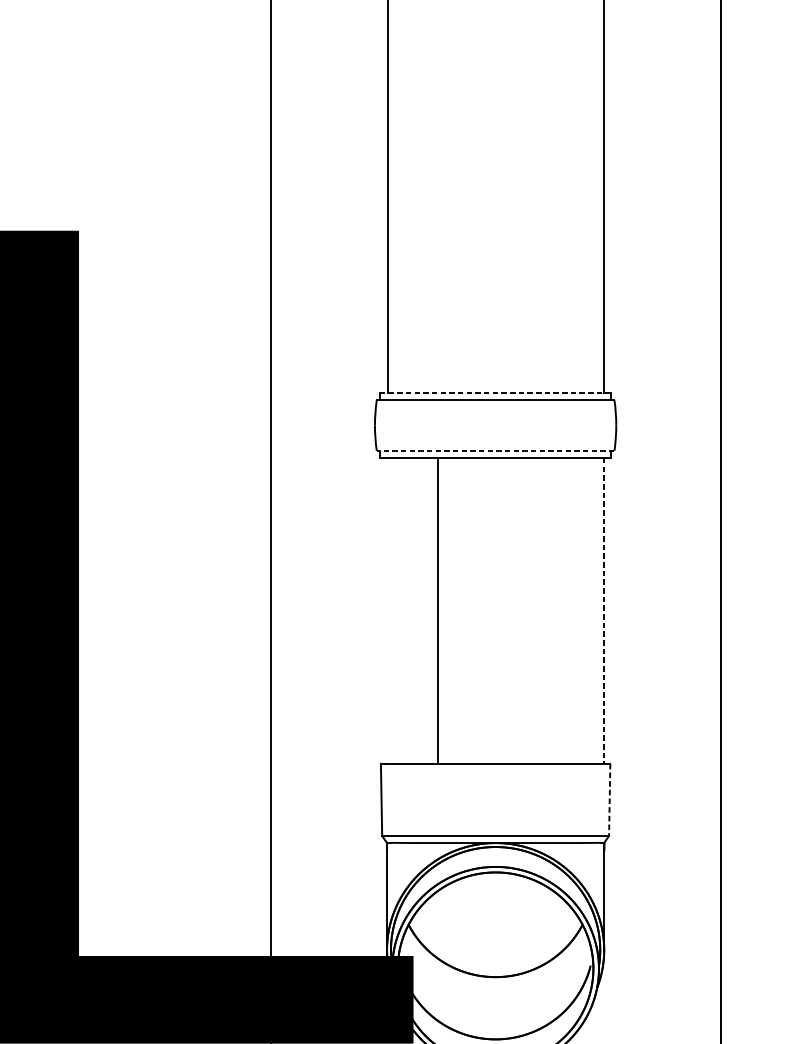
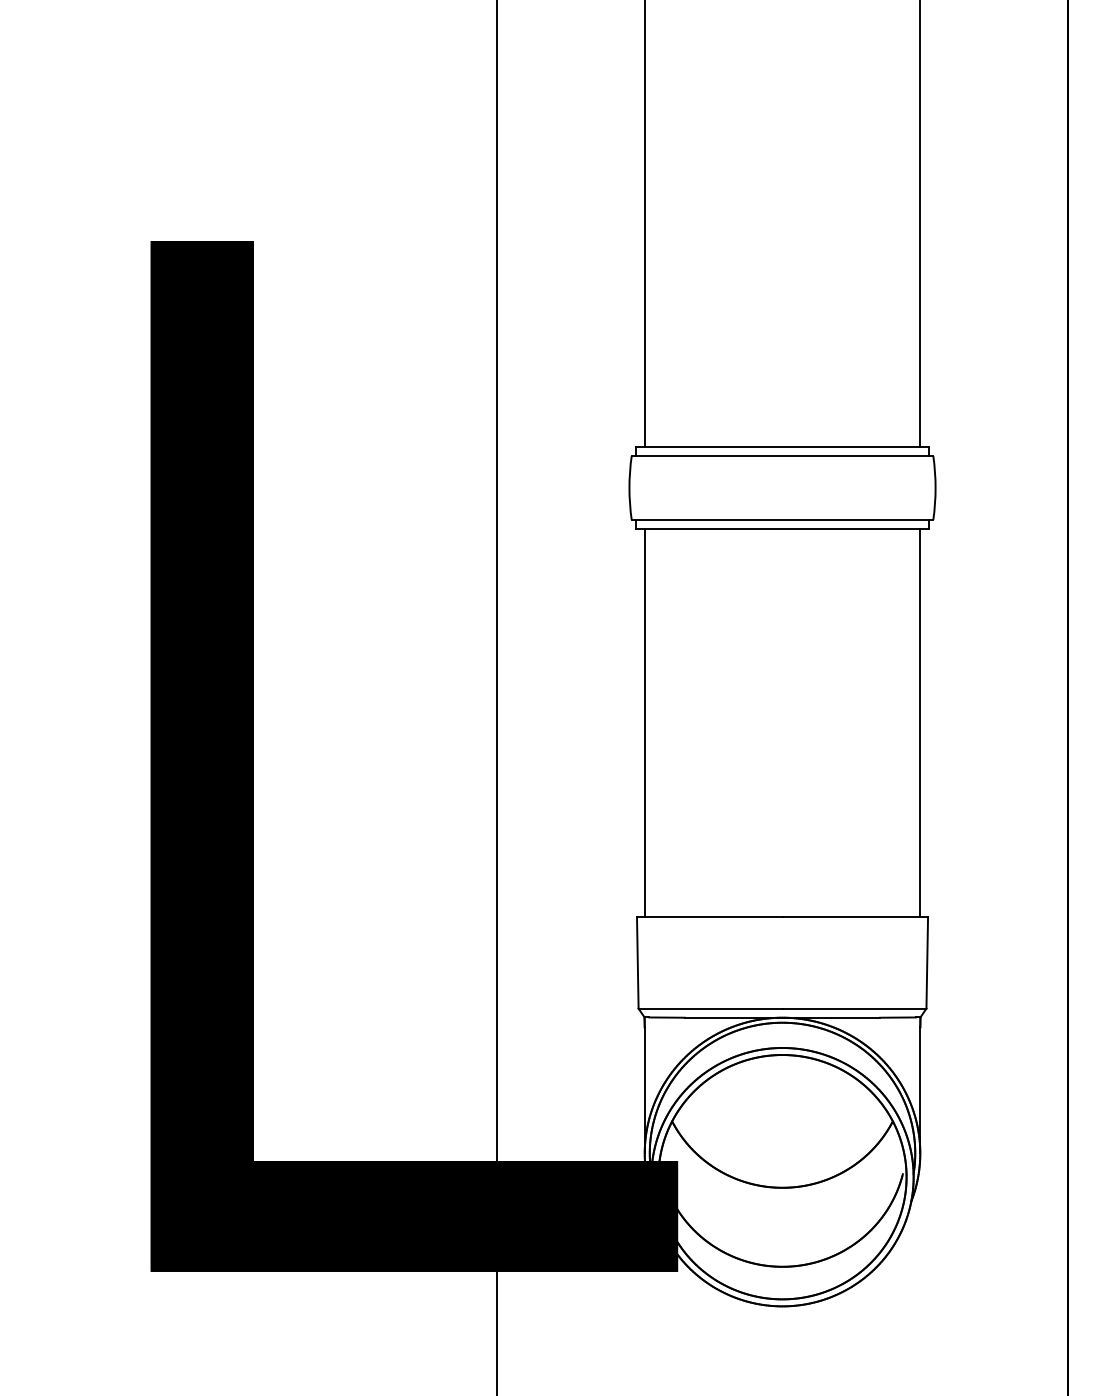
line: (495, 392) -> (782, 446), dashed -> solid
line: (495, 451) -> (782, 520), dashed -> solid
line: (438, 611) -> (645, 723), moved
line: (603, 611) -> (919, 723), dashed -> solid
line: (609, 799) -> (927, 962), dashed -> solid

